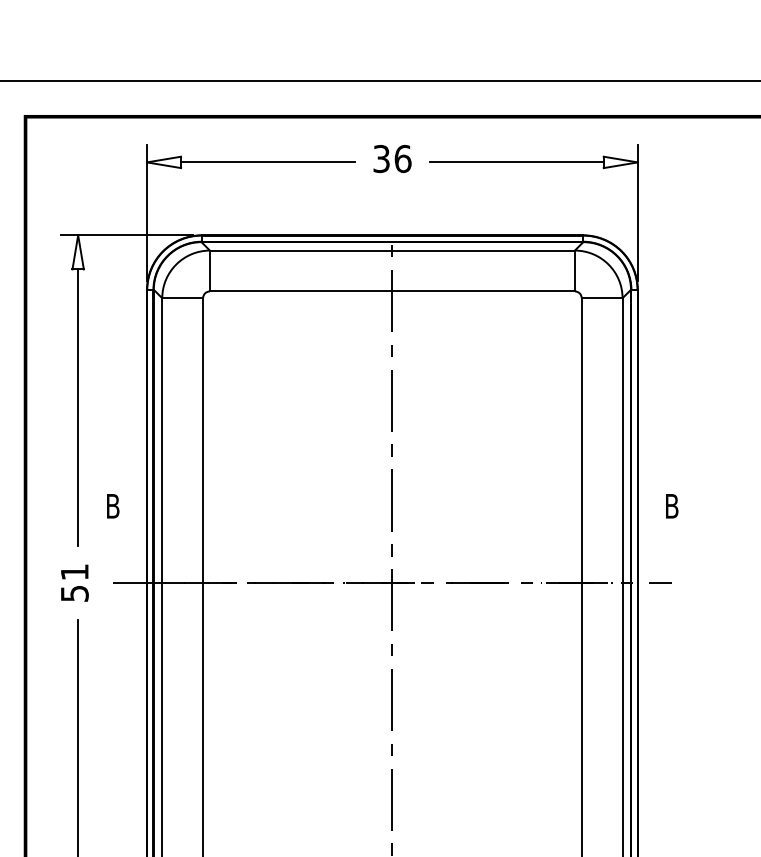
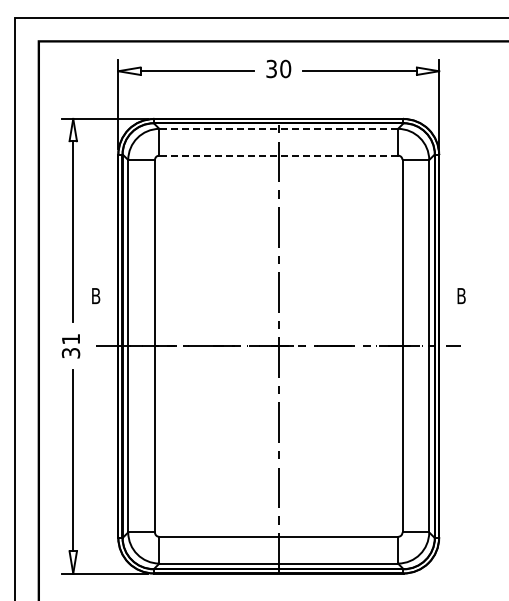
text: (402, 158) -> (285, 68), 36 -> 30
line: (392, 249) -> (278, 128), solid -> dashed
line: (392, 291) -> (278, 155), solid -> dashed
text: (73, 592) -> (70, 352), 51 -> 31

